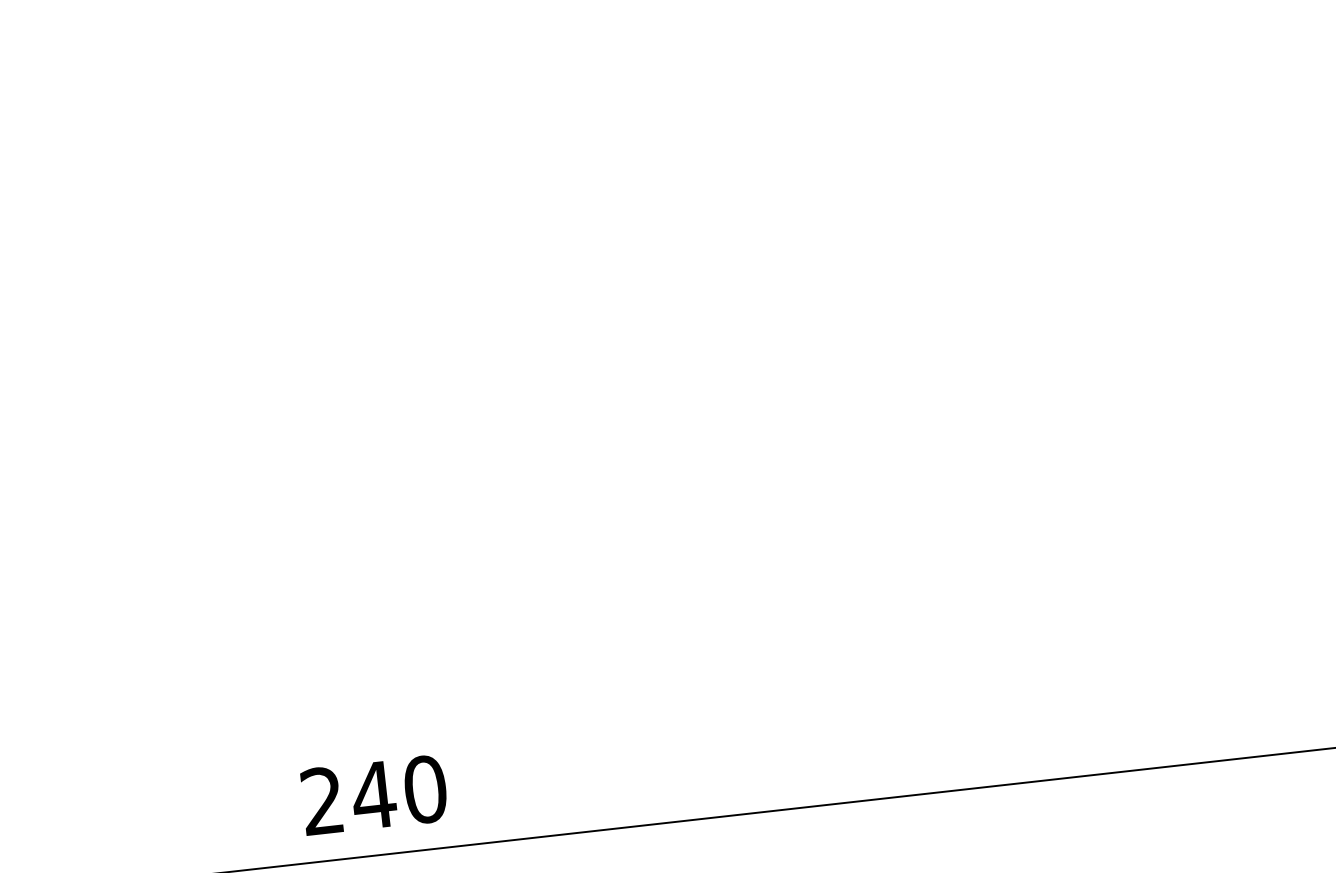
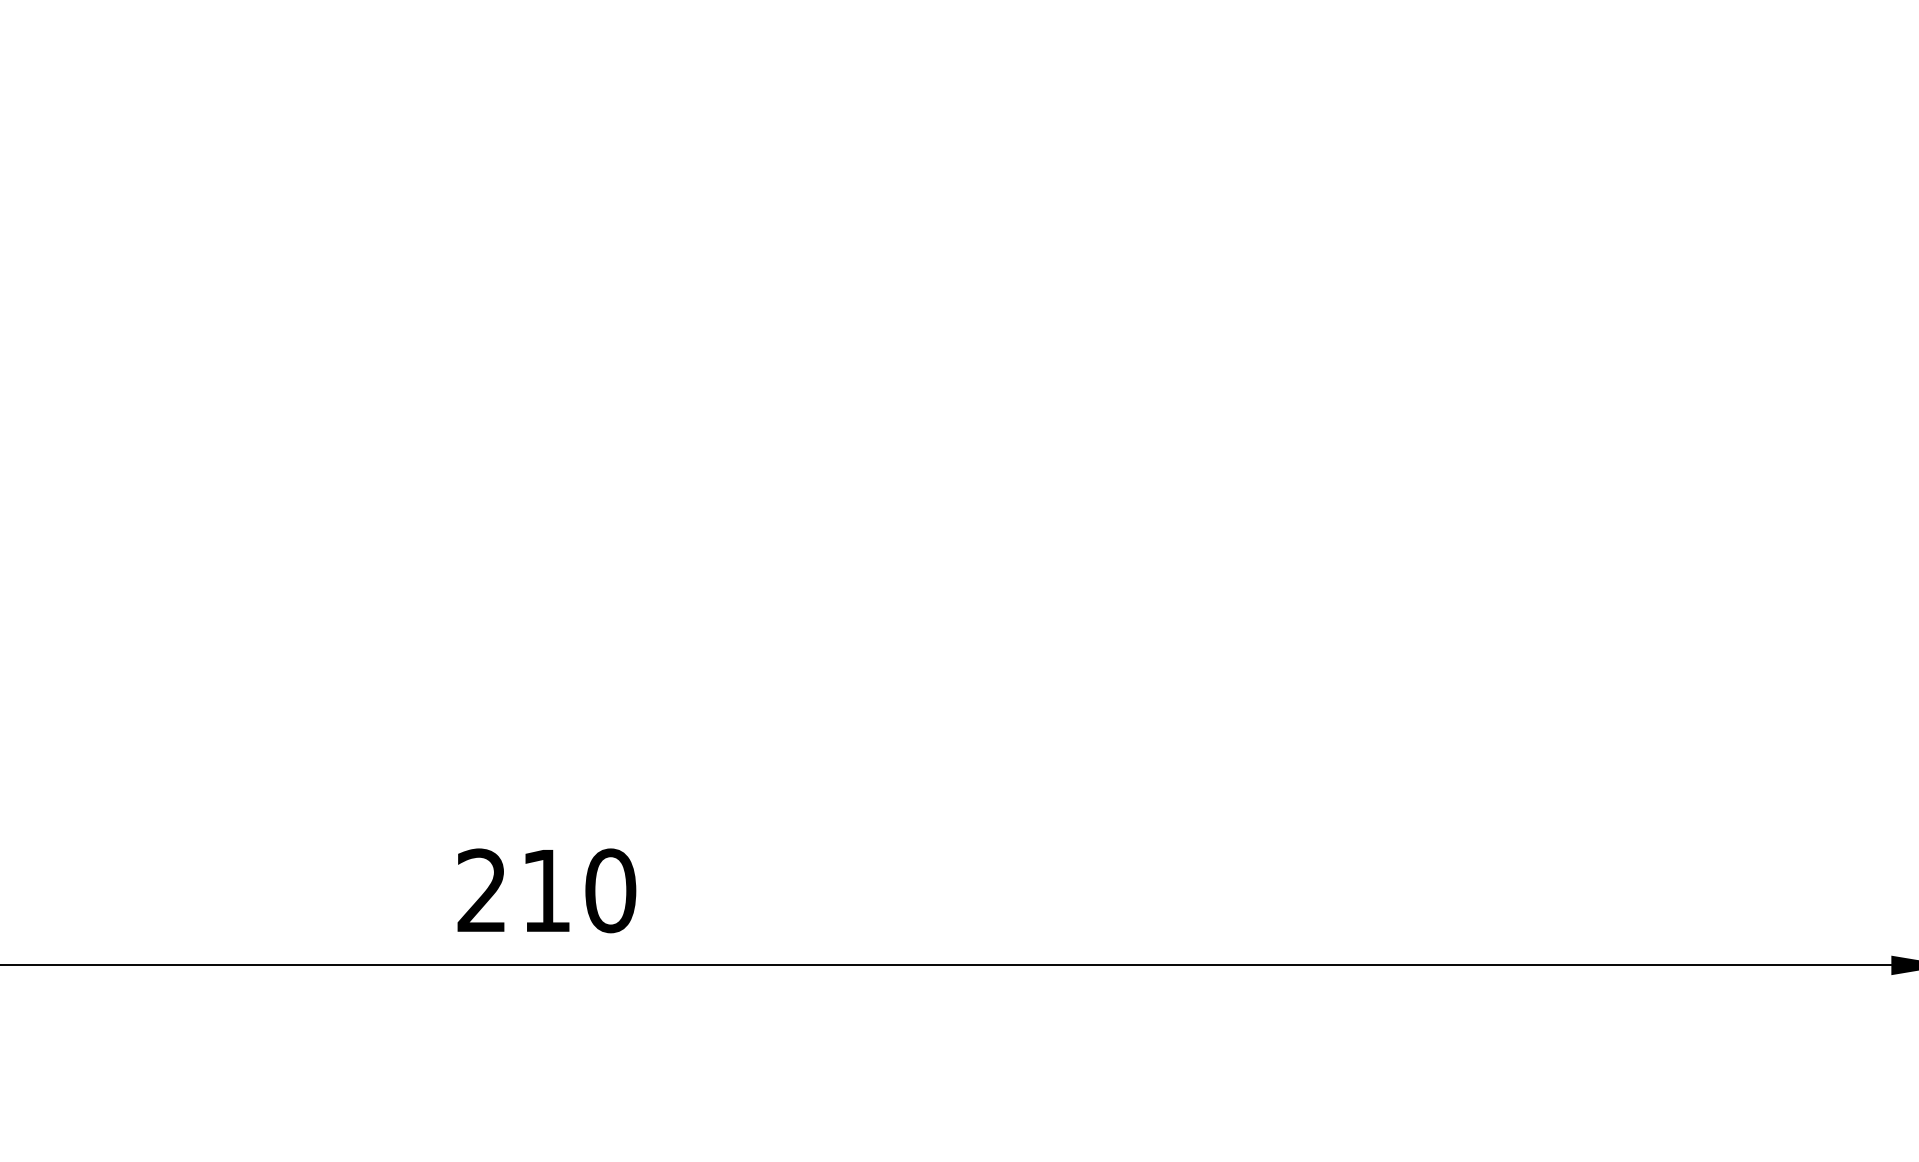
text: (373, 795) -> (545, 890), 240 -> 210

